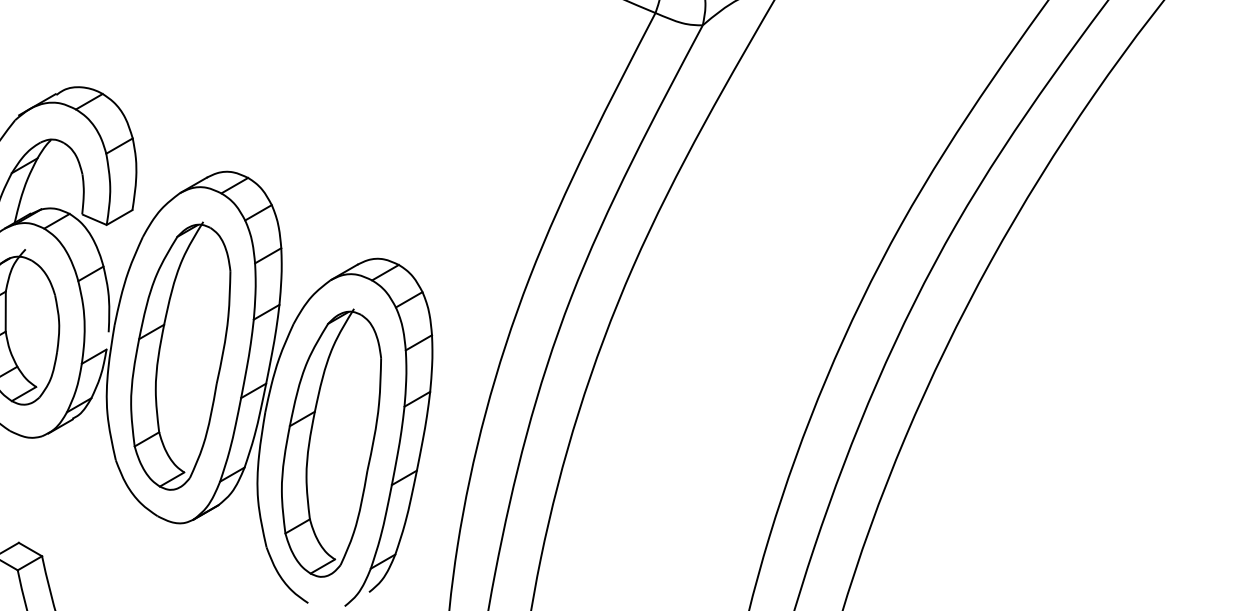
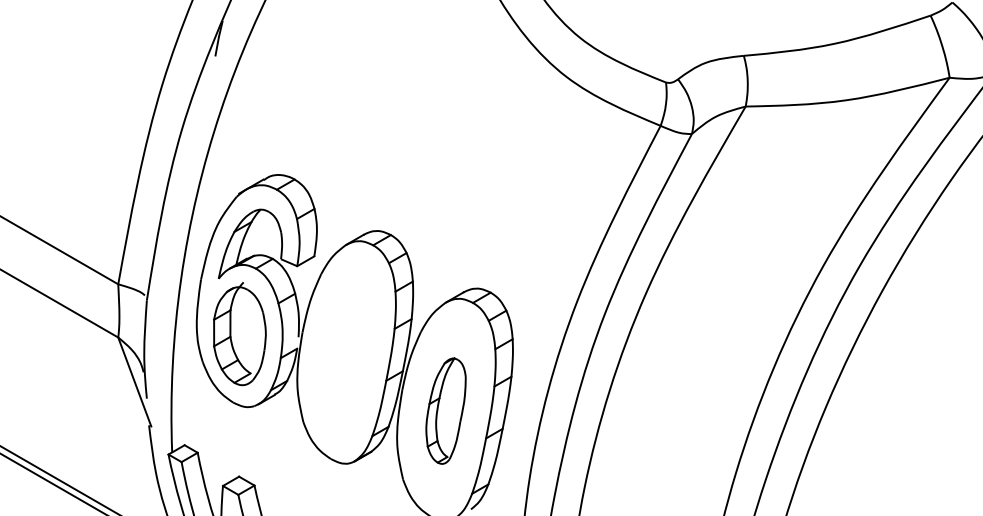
part: (181, 355) -> (346, 352), removed
part: (330, 442) -> (445, 410), size x0.6

